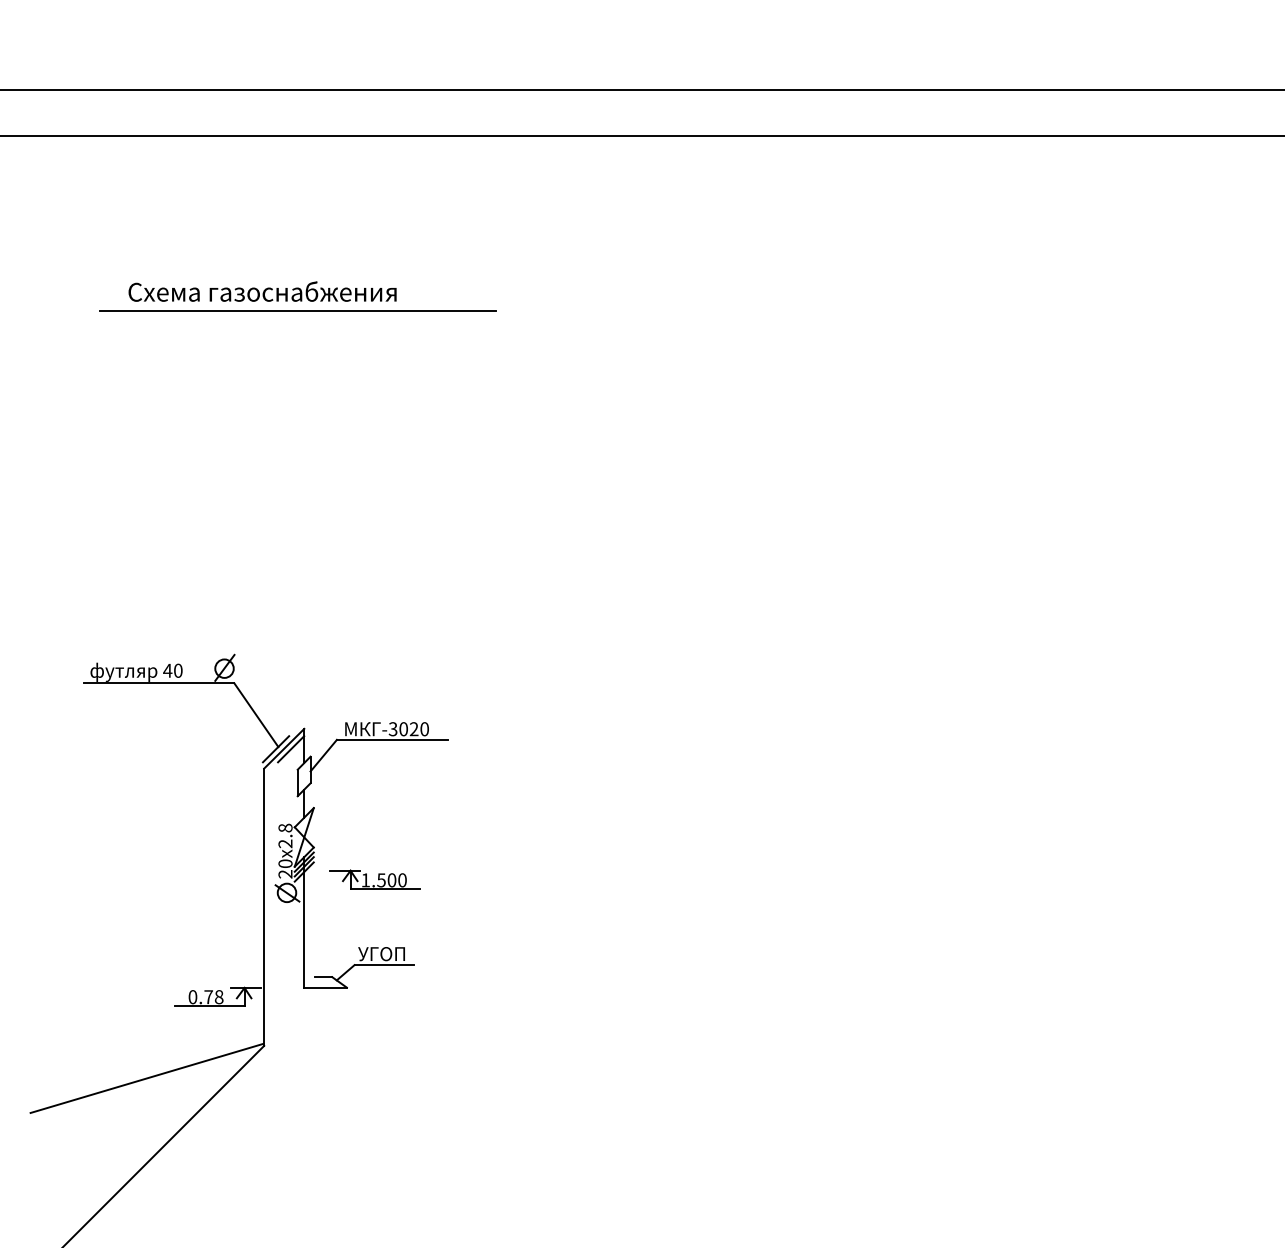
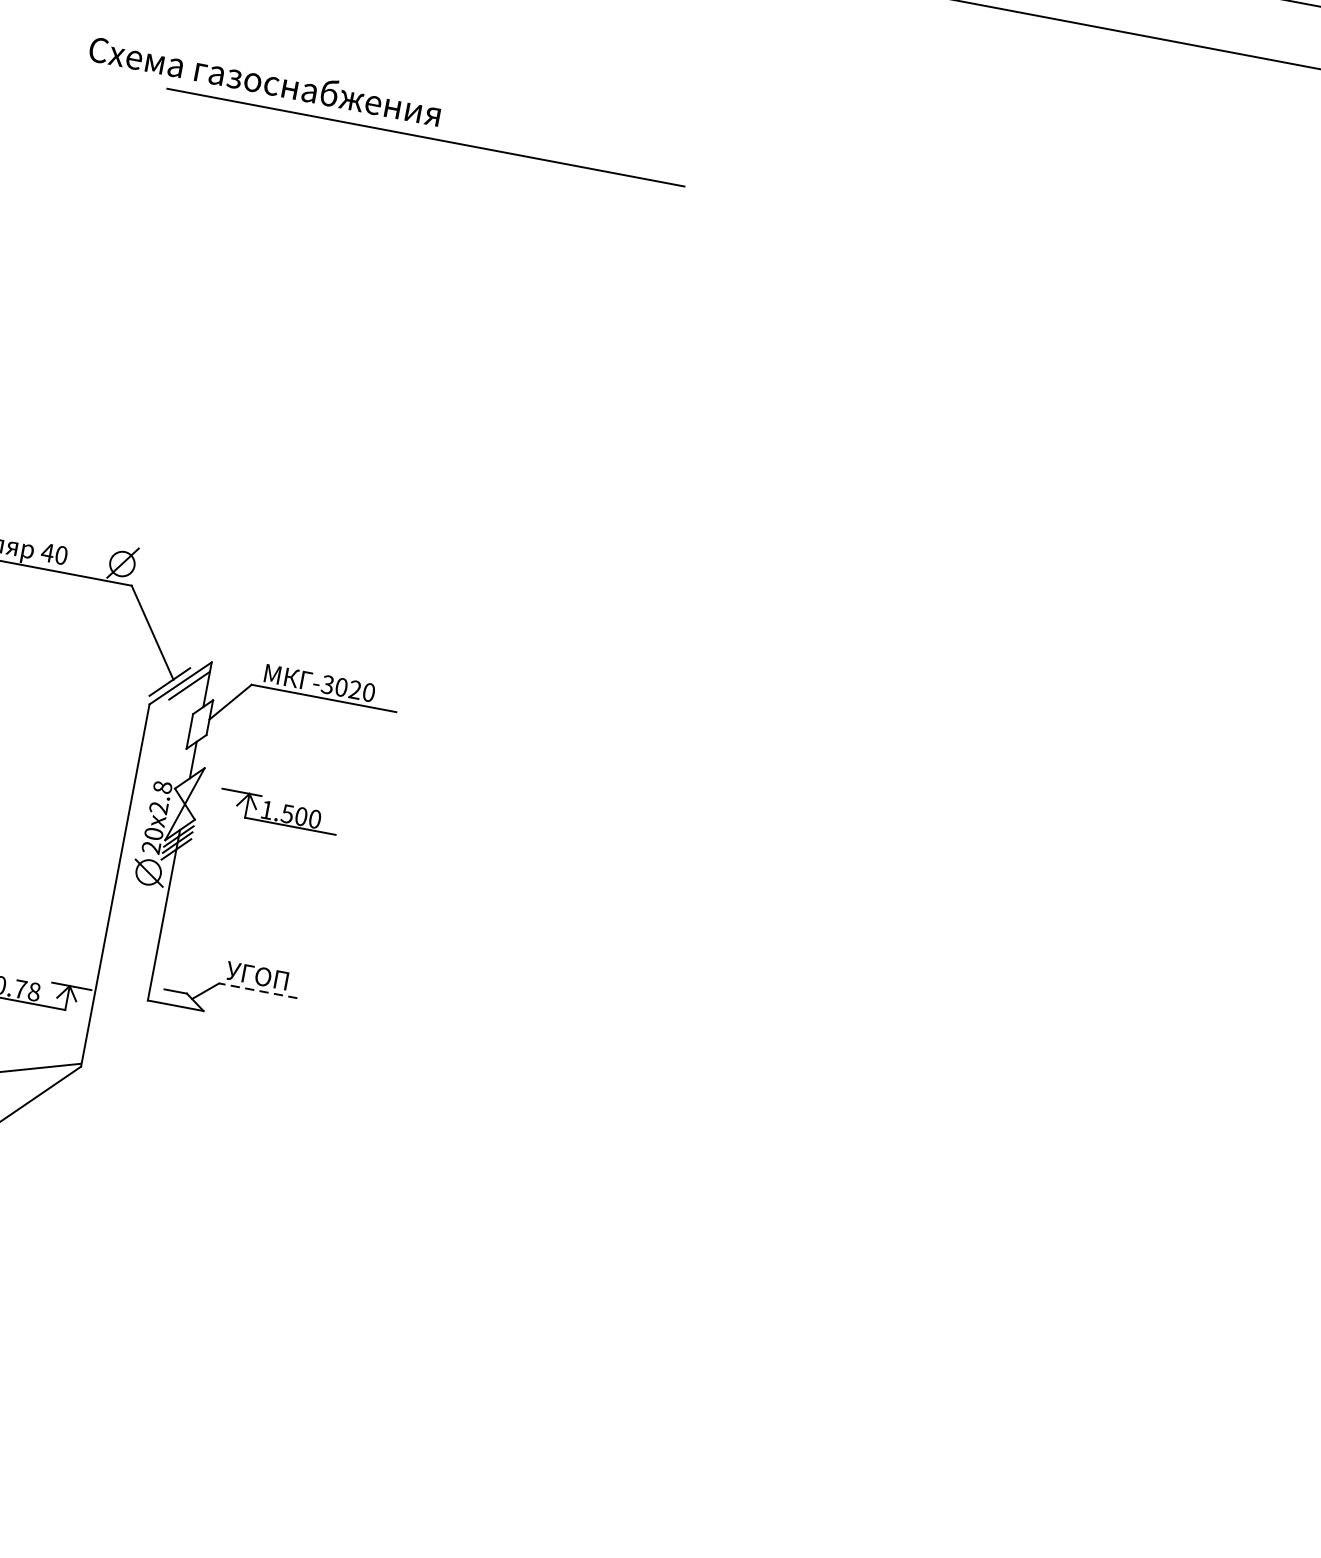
line: (297, 310) -> (425, 136), moved
part: (374, 879) -> (278, 811), moved
line: (384, 965) -> (258, 991), solid -> dashed

